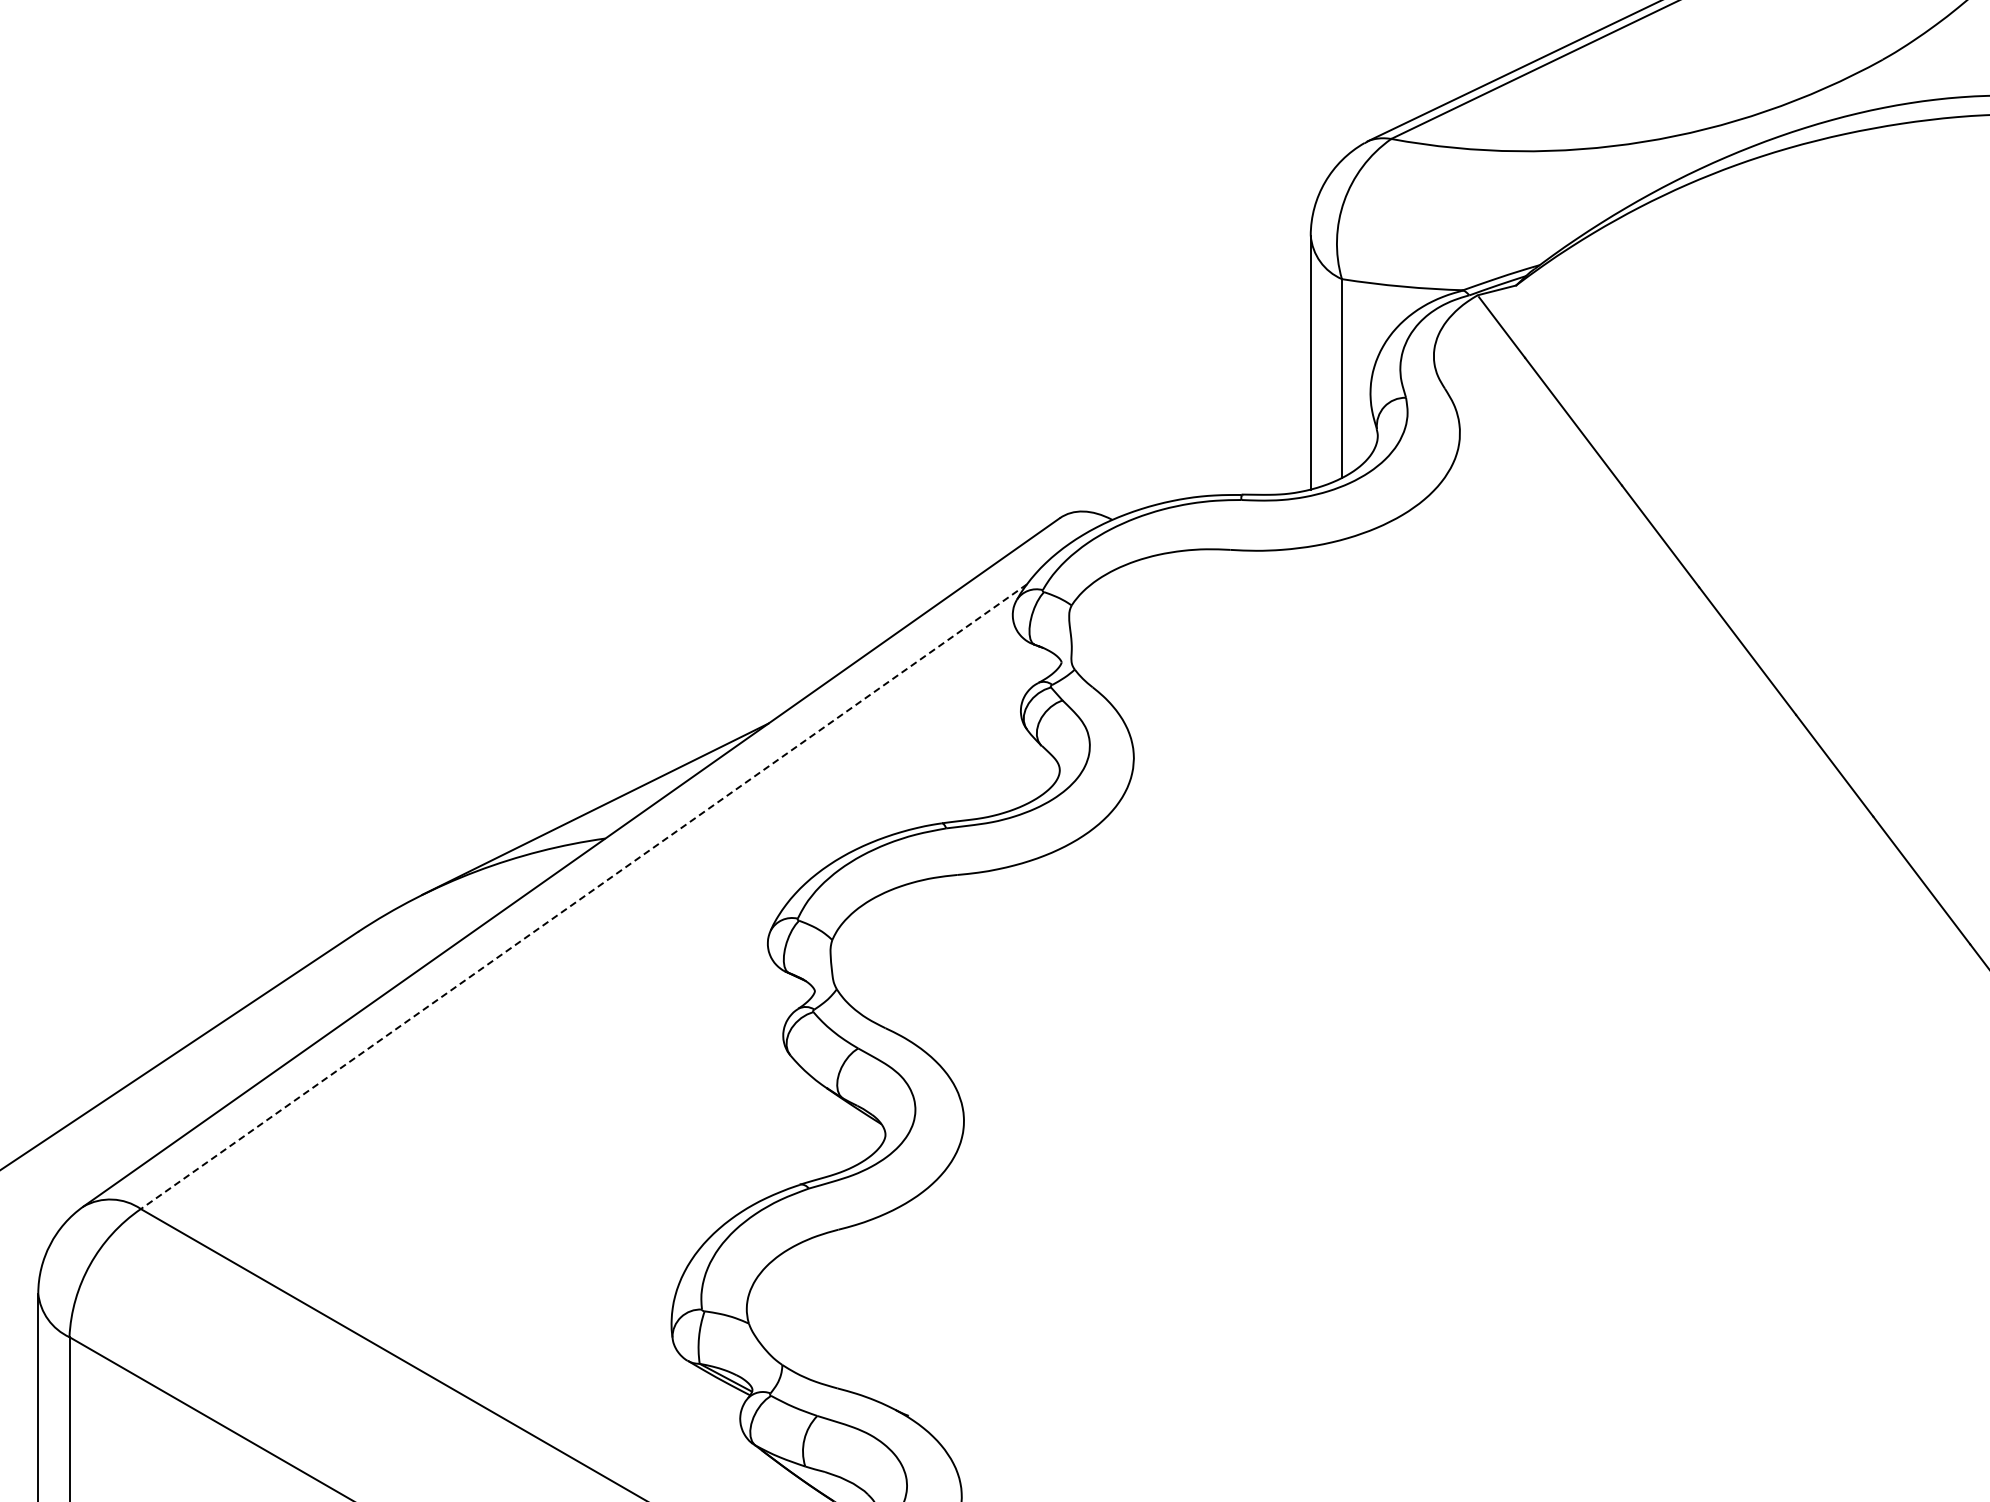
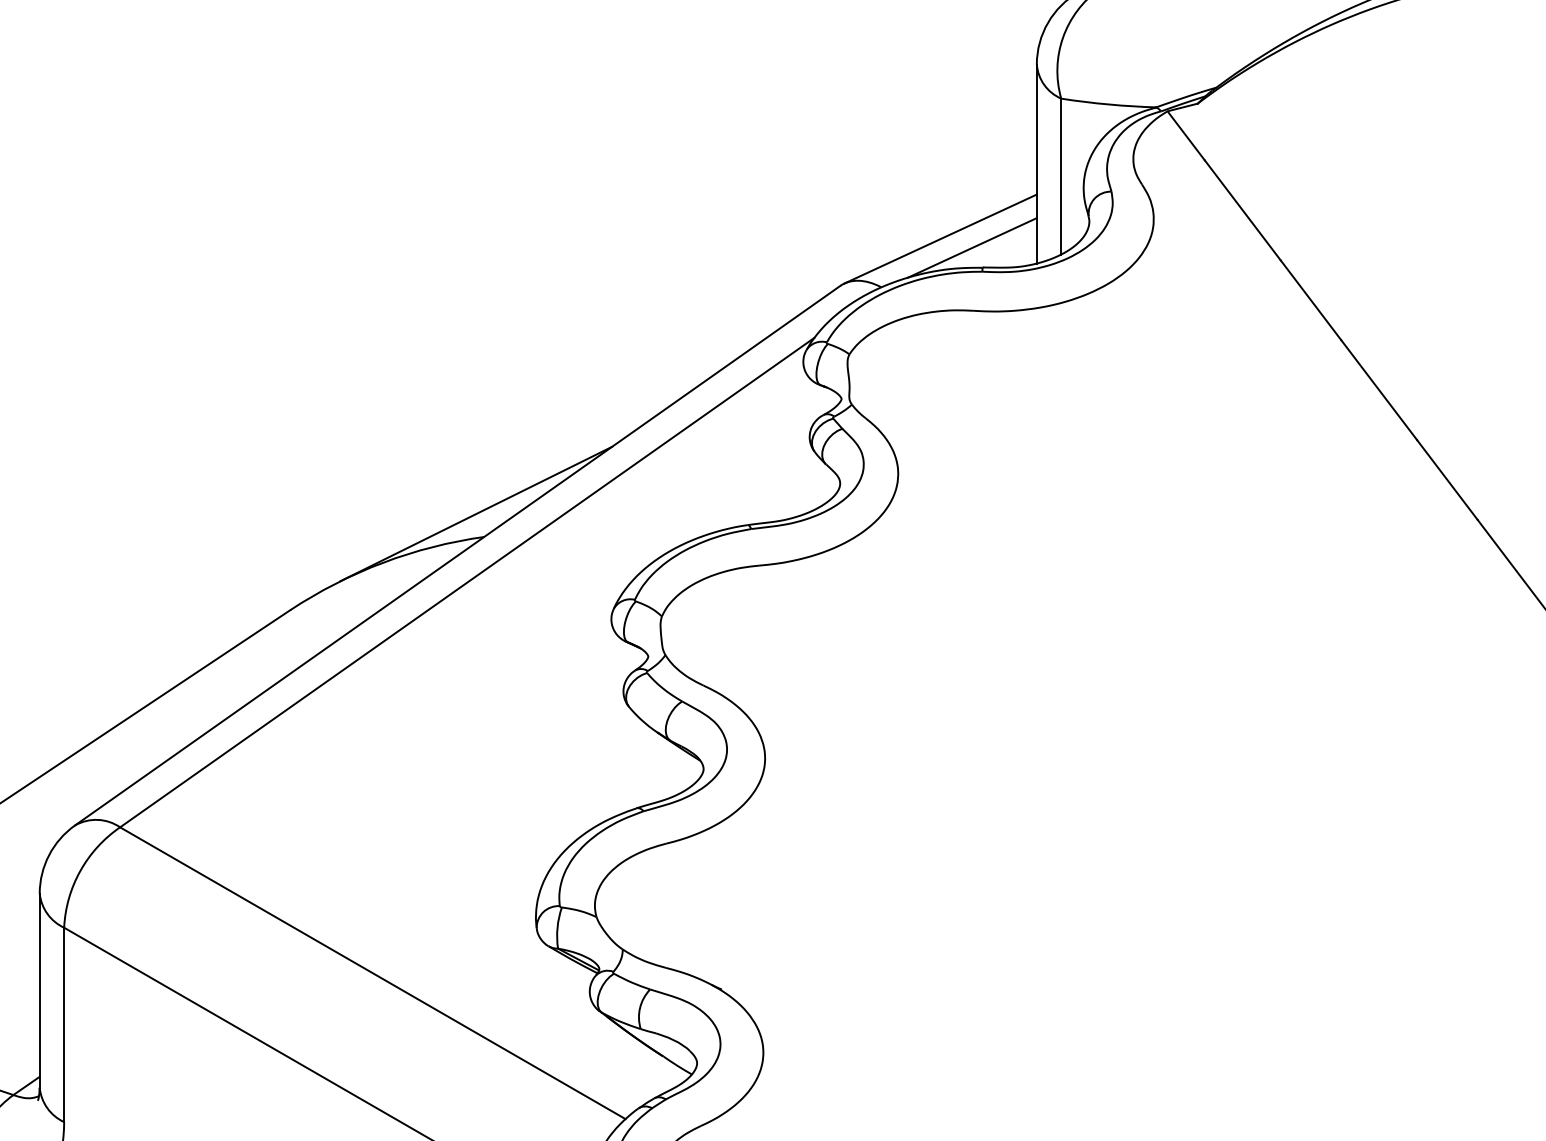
line: (1187, 457) -> (940, 238), added
line: (1228, 469) -> (972, 247), added
line: (583, 896) -> (466, 582), dashed -> solid

